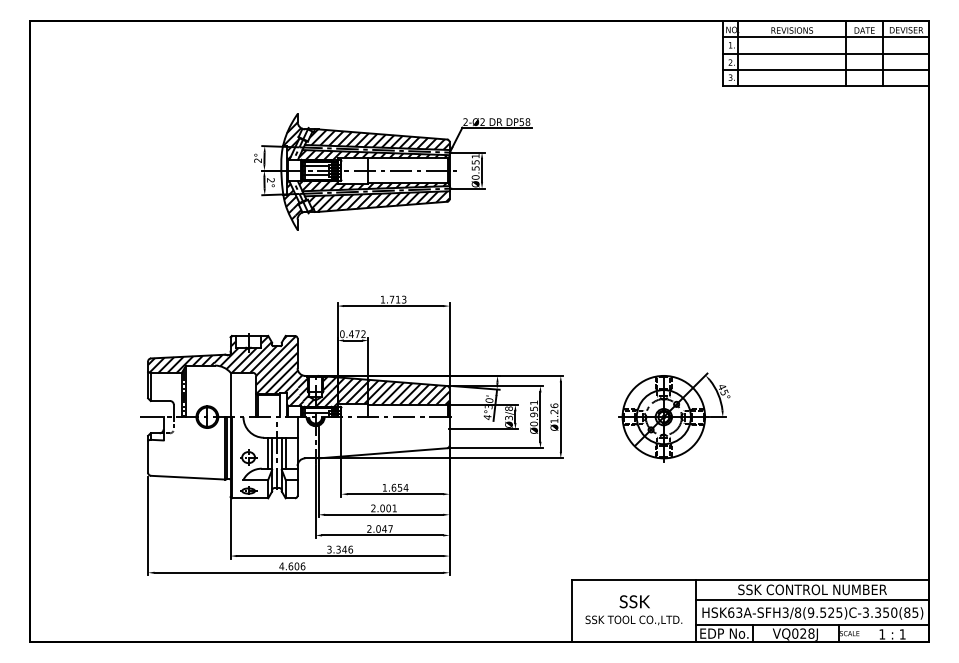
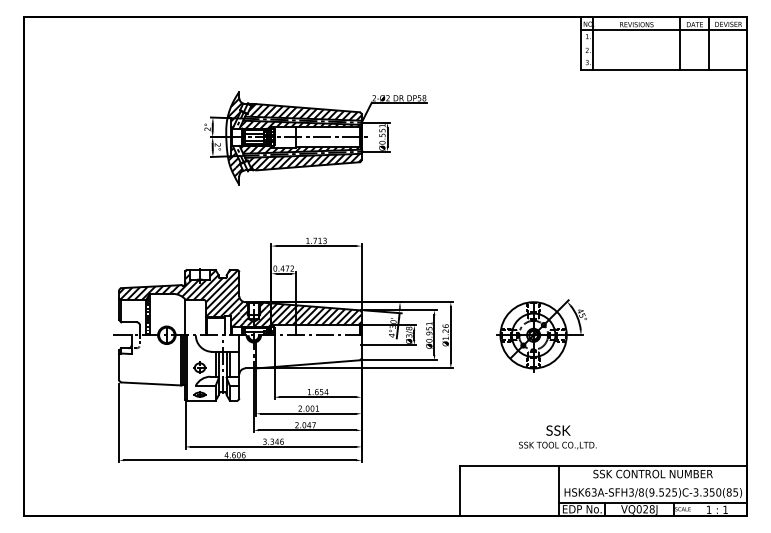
line: (825, 53) -> (663, 43), removed
line: (825, 70) -> (663, 56), removed
line: (811, 599) -> (652, 481), removed
text: (633, 610) -> (557, 437), moved

